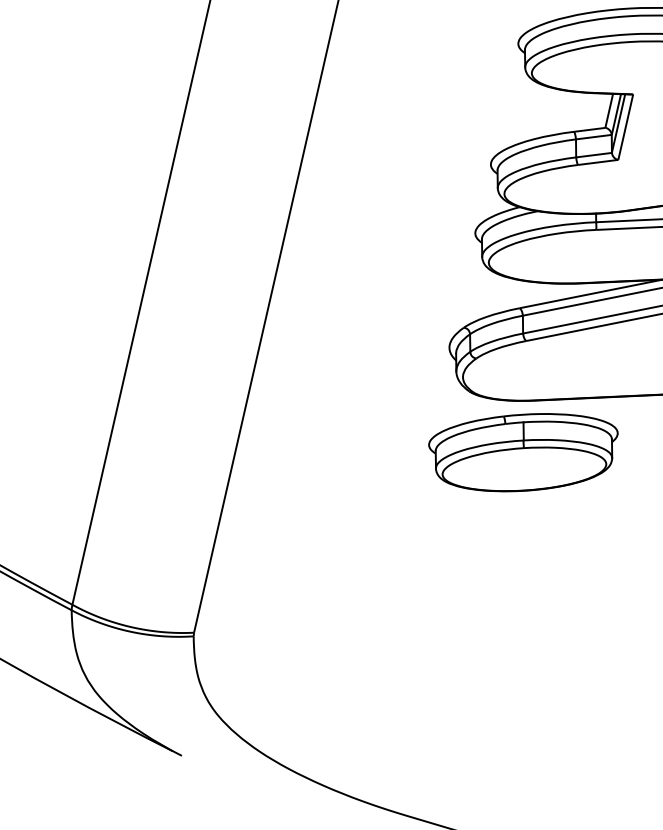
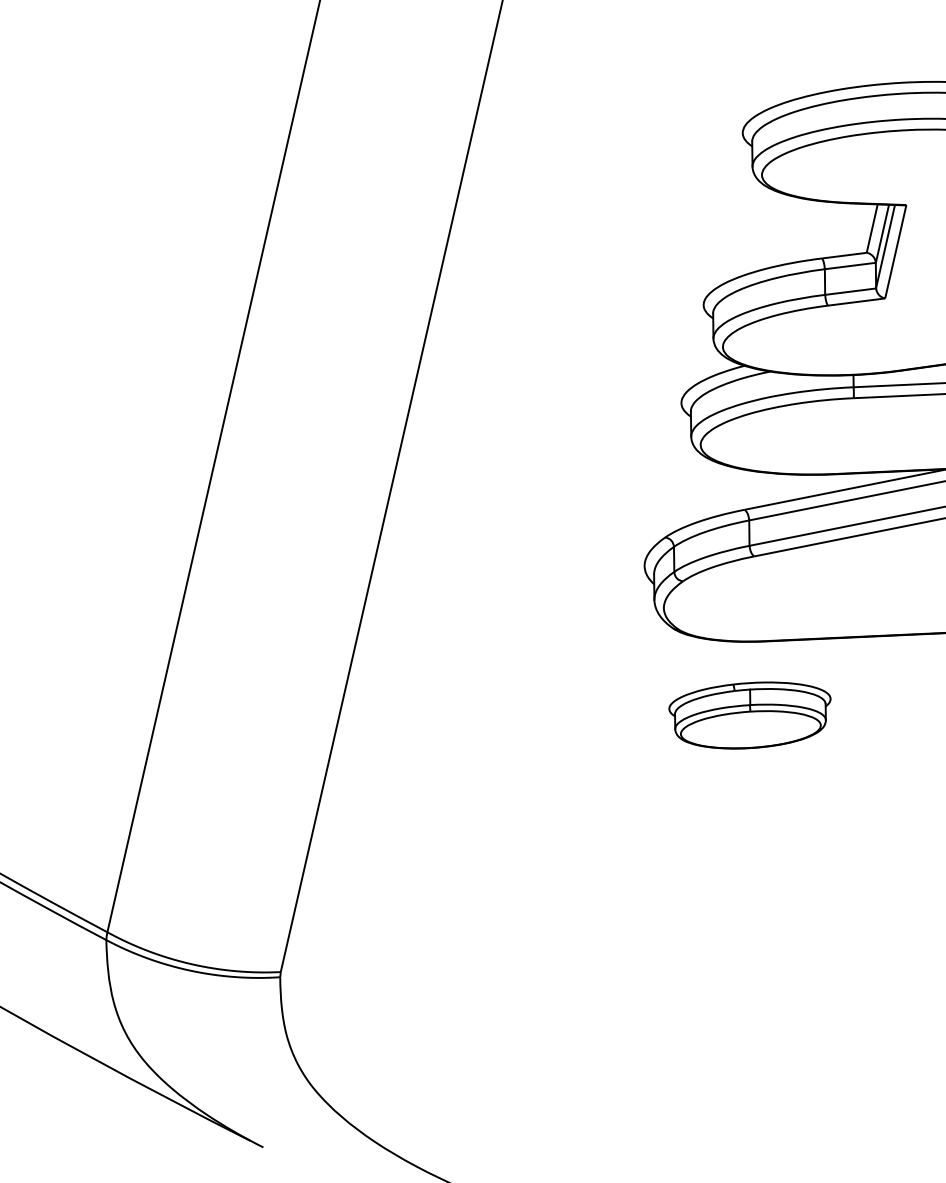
part: (523, 452) -> (749, 715), size x0.6

